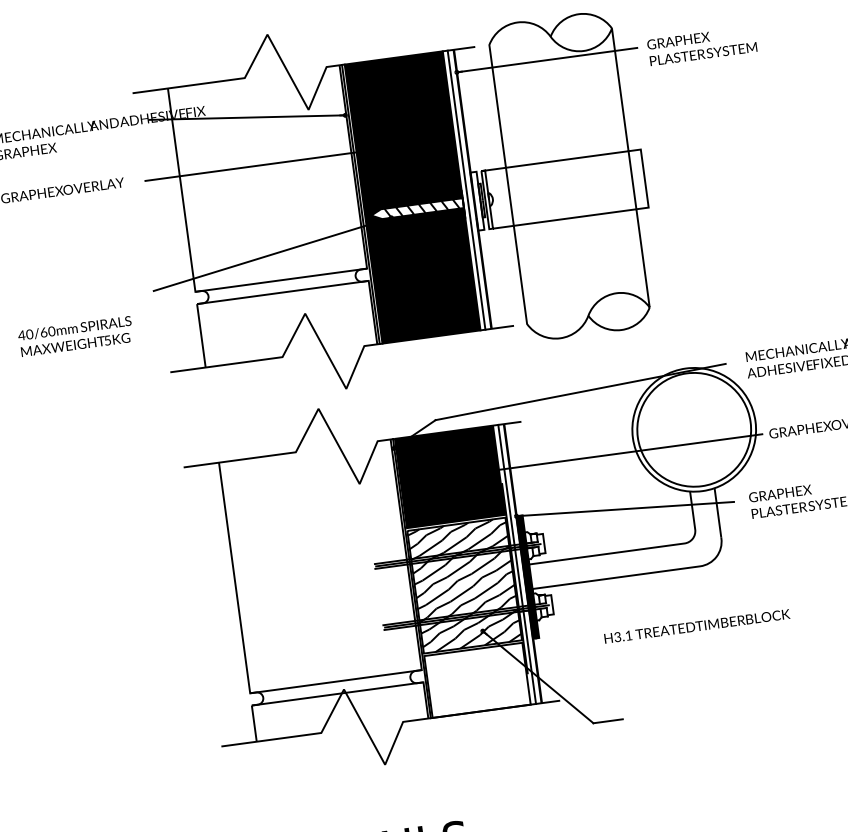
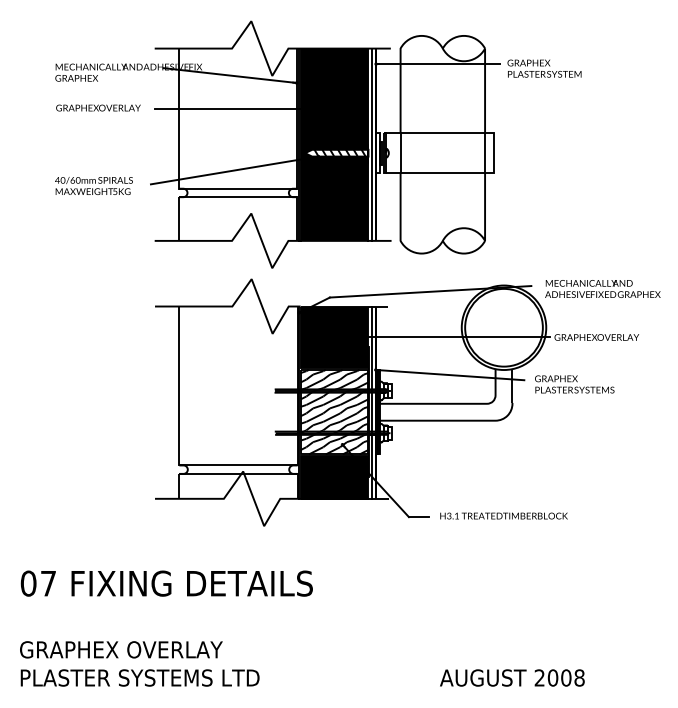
text: (74, 335) -> (93, 185), moved
text: (696, 625) -> (503, 515), moved
fill: (477, 680) -> (334, 477), added

